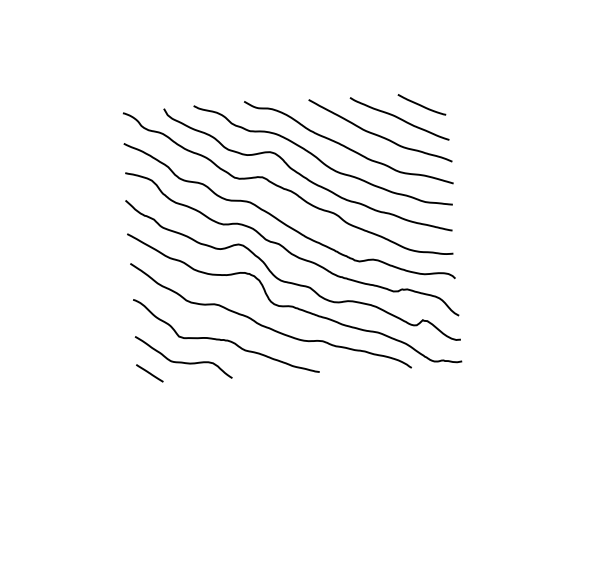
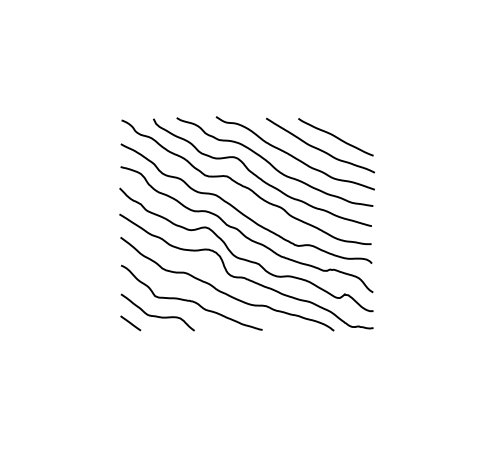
line: (420, 103) -> (352, 126), removed

